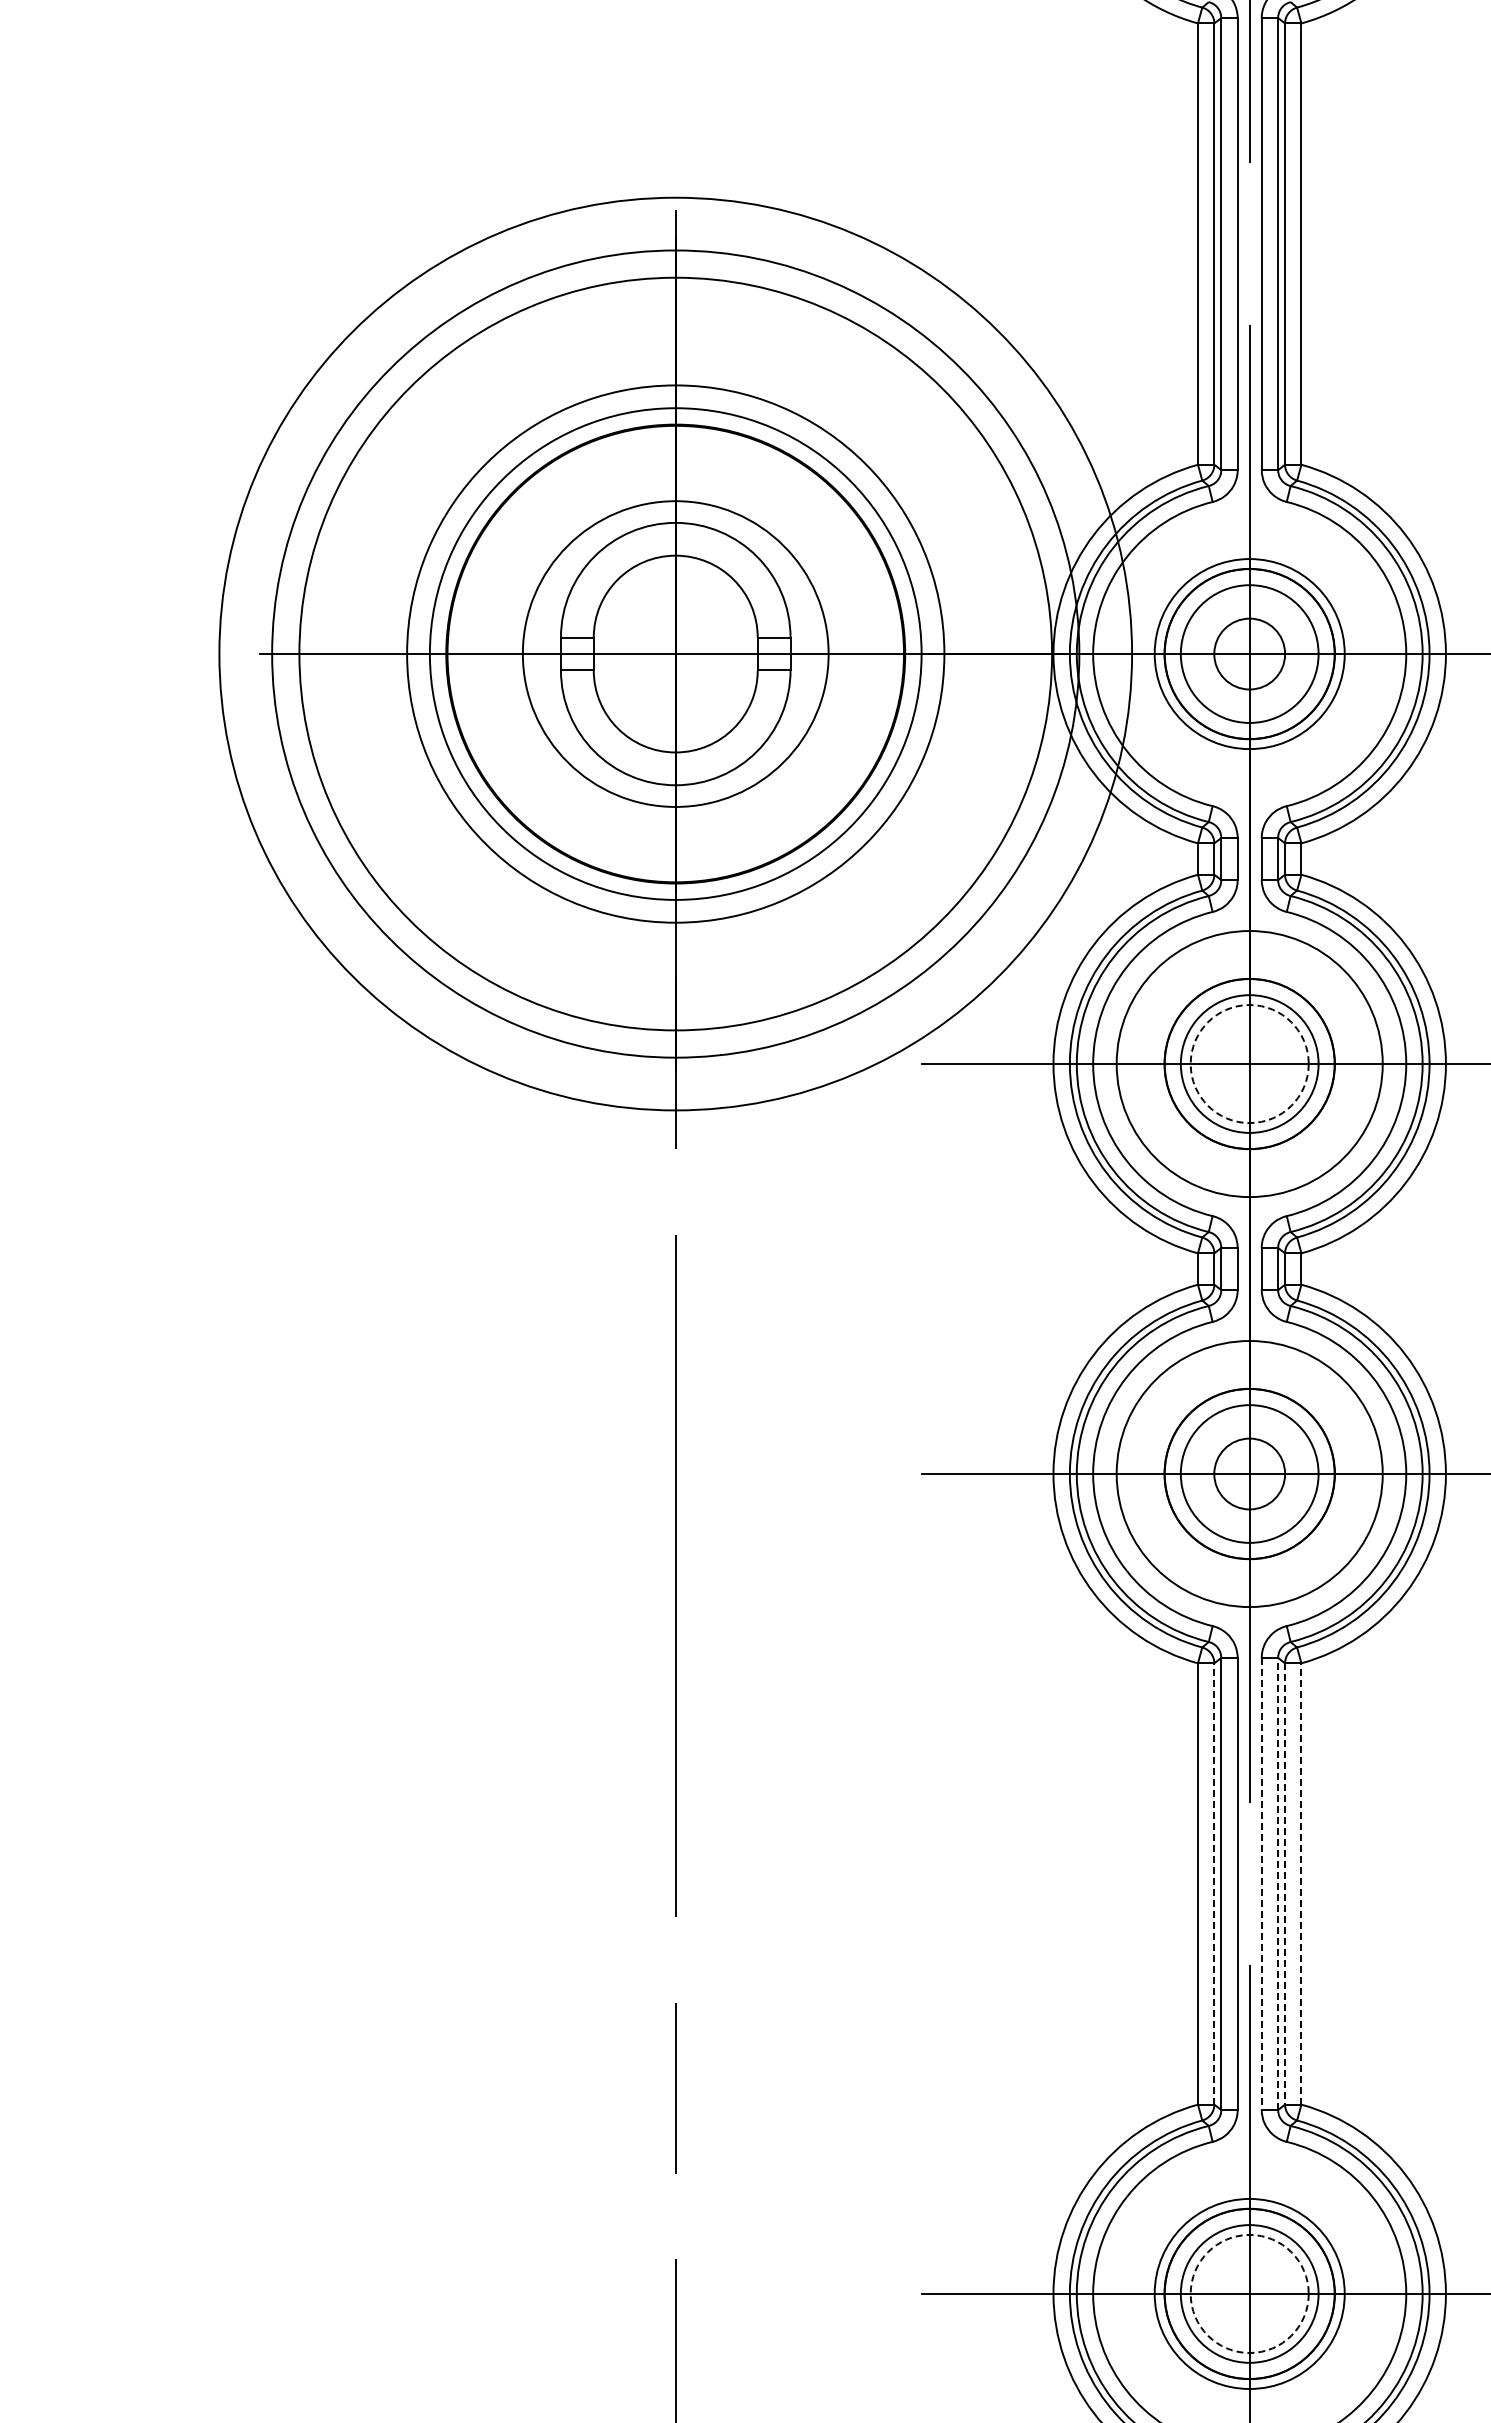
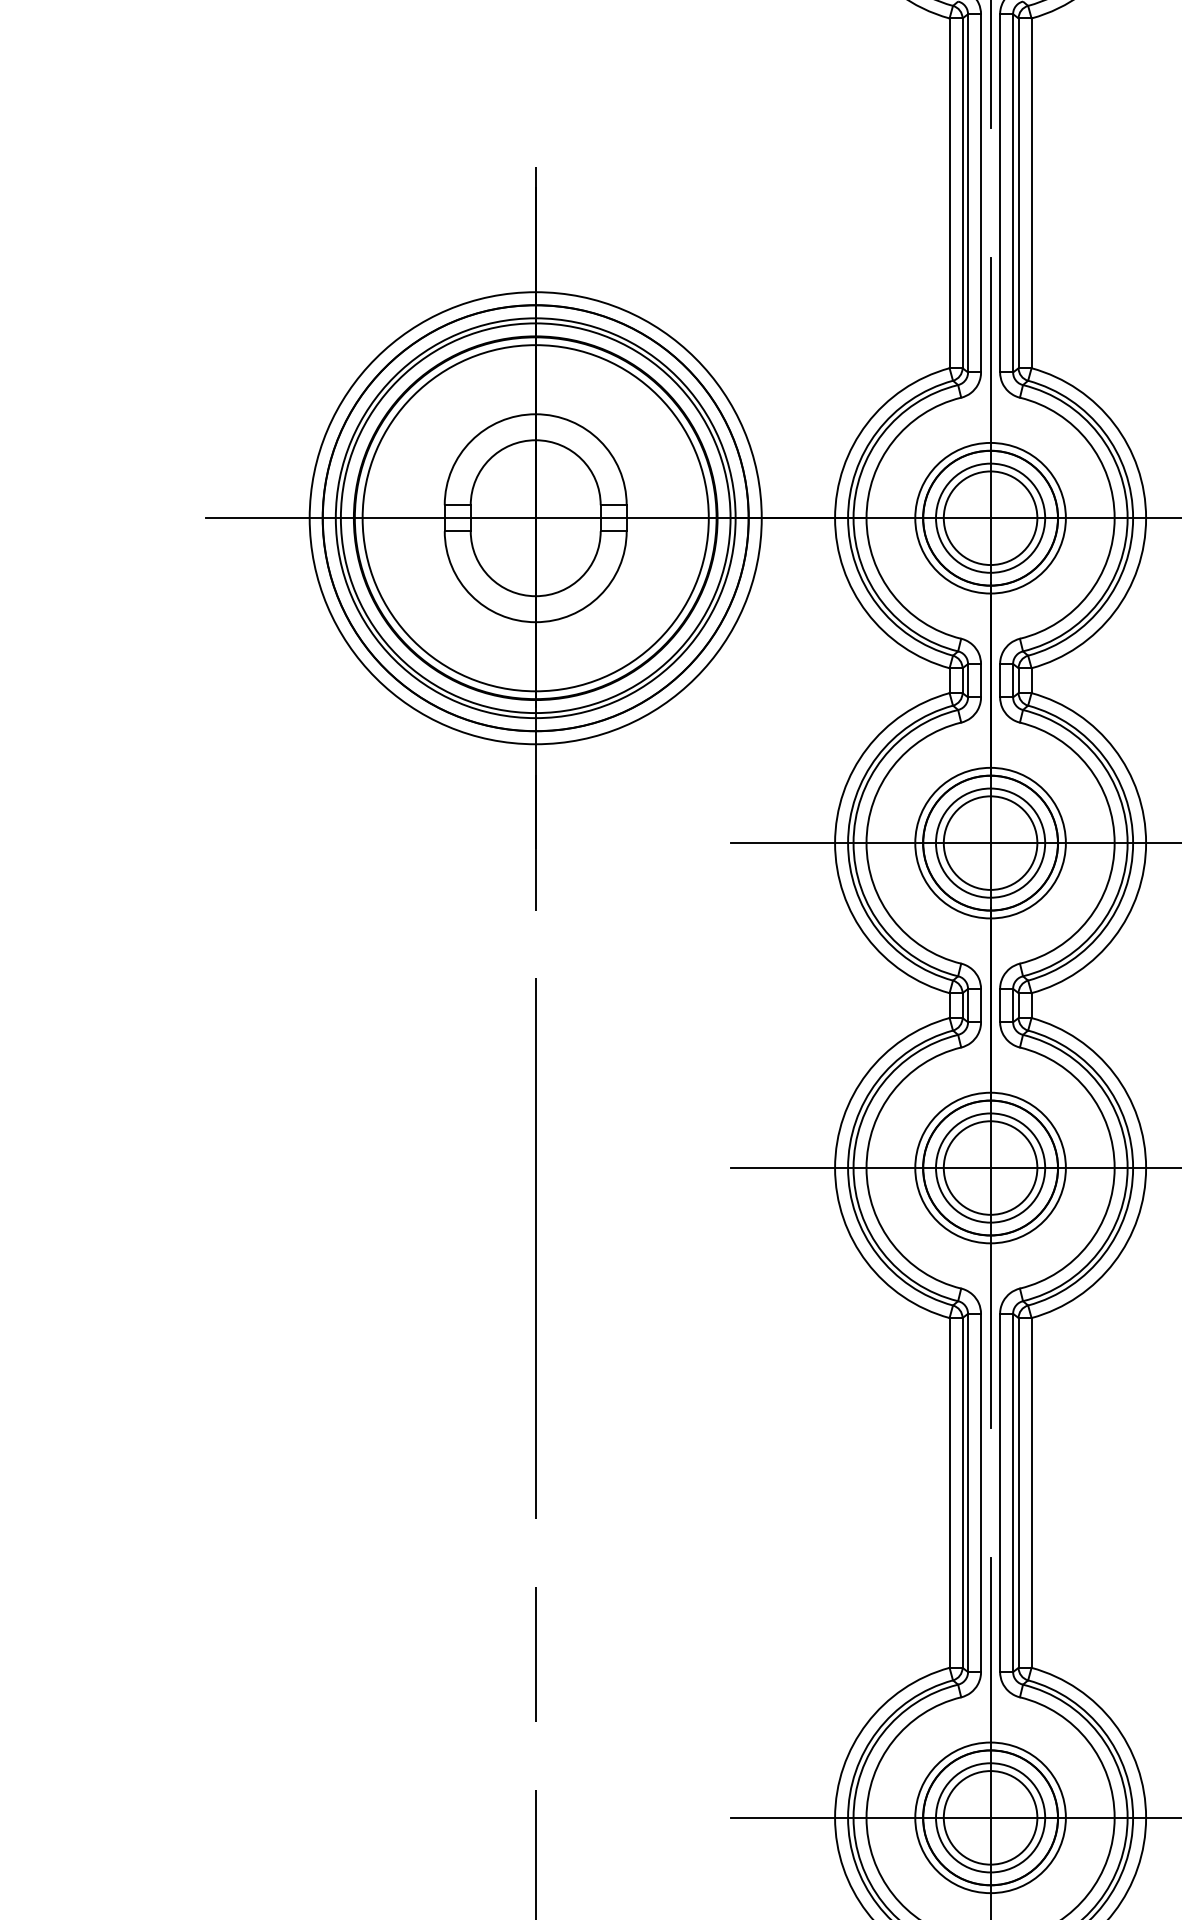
circle: (675, 653) -> (535, 517), size x0.62
circle: (675, 653) -> (535, 517), size x0.62
circle: (675, 653) -> (535, 517), size x0.71
circle: (675, 653) -> (535, 517), size x1.43
circle: (1249, 654) -> (990, 518), size x1.67
circle: (1249, 1064) -> (990, 843), dashed -> solid
circle: (1249, 1064) -> (990, 843), size x0.71
circle: (1249, 1473) -> (990, 1167), size x1.67
circle: (1249, 1474) -> (990, 1168), size x0.71
line: (1214, 1883) -> (962, 1492), dashed -> solid
line: (1278, 1883) -> (1013, 1492), dashed -> solid
line: (1285, 1883) -> (1018, 1492), dashed -> solid
line: (1301, 1883) -> (1031, 1492), dashed -> solid
line: (1261, 1884) -> (999, 1493), dashed -> solid
circle: (1249, 2293) -> (990, 1817), dashed -> solid

